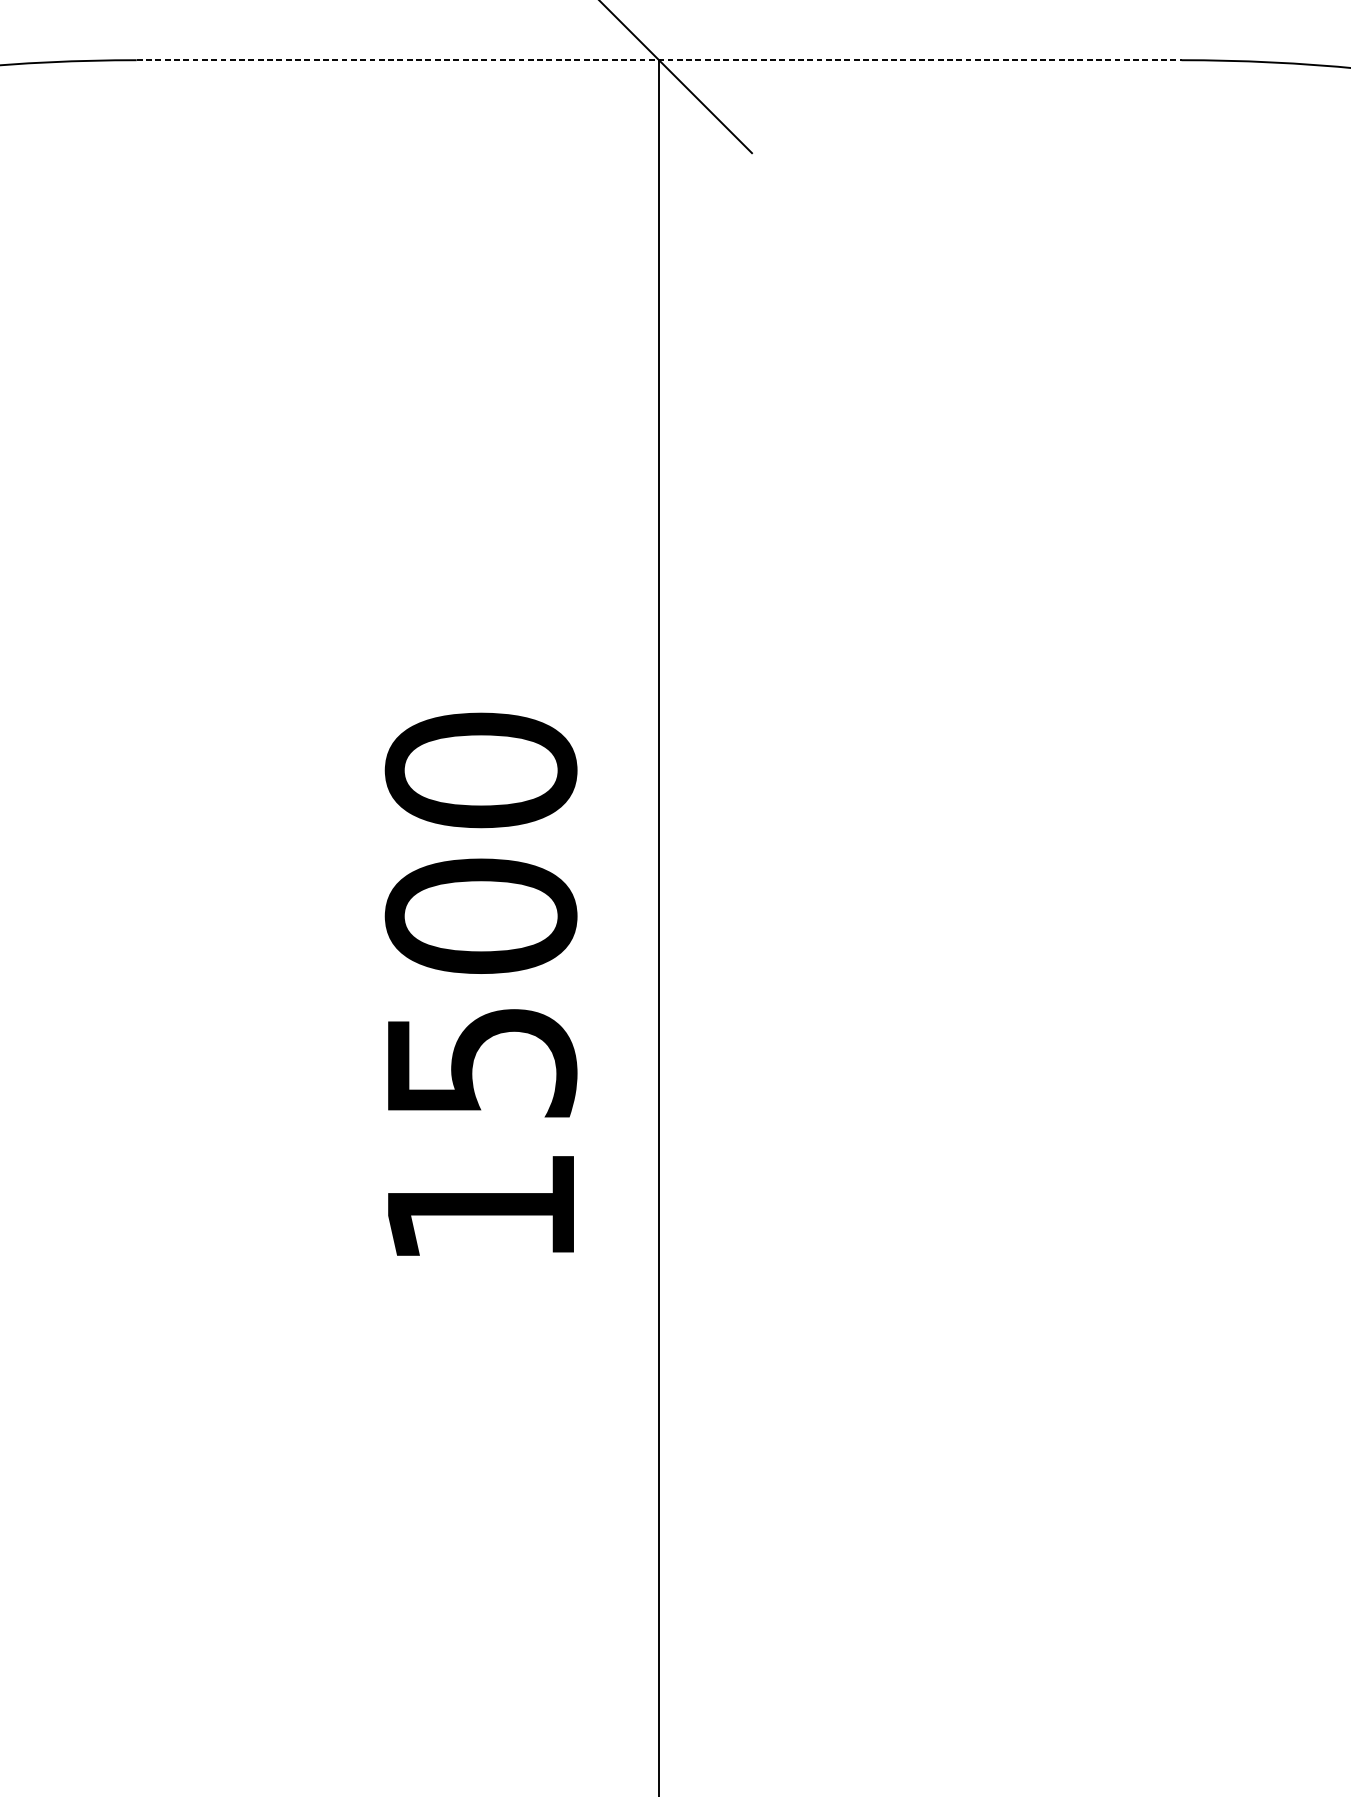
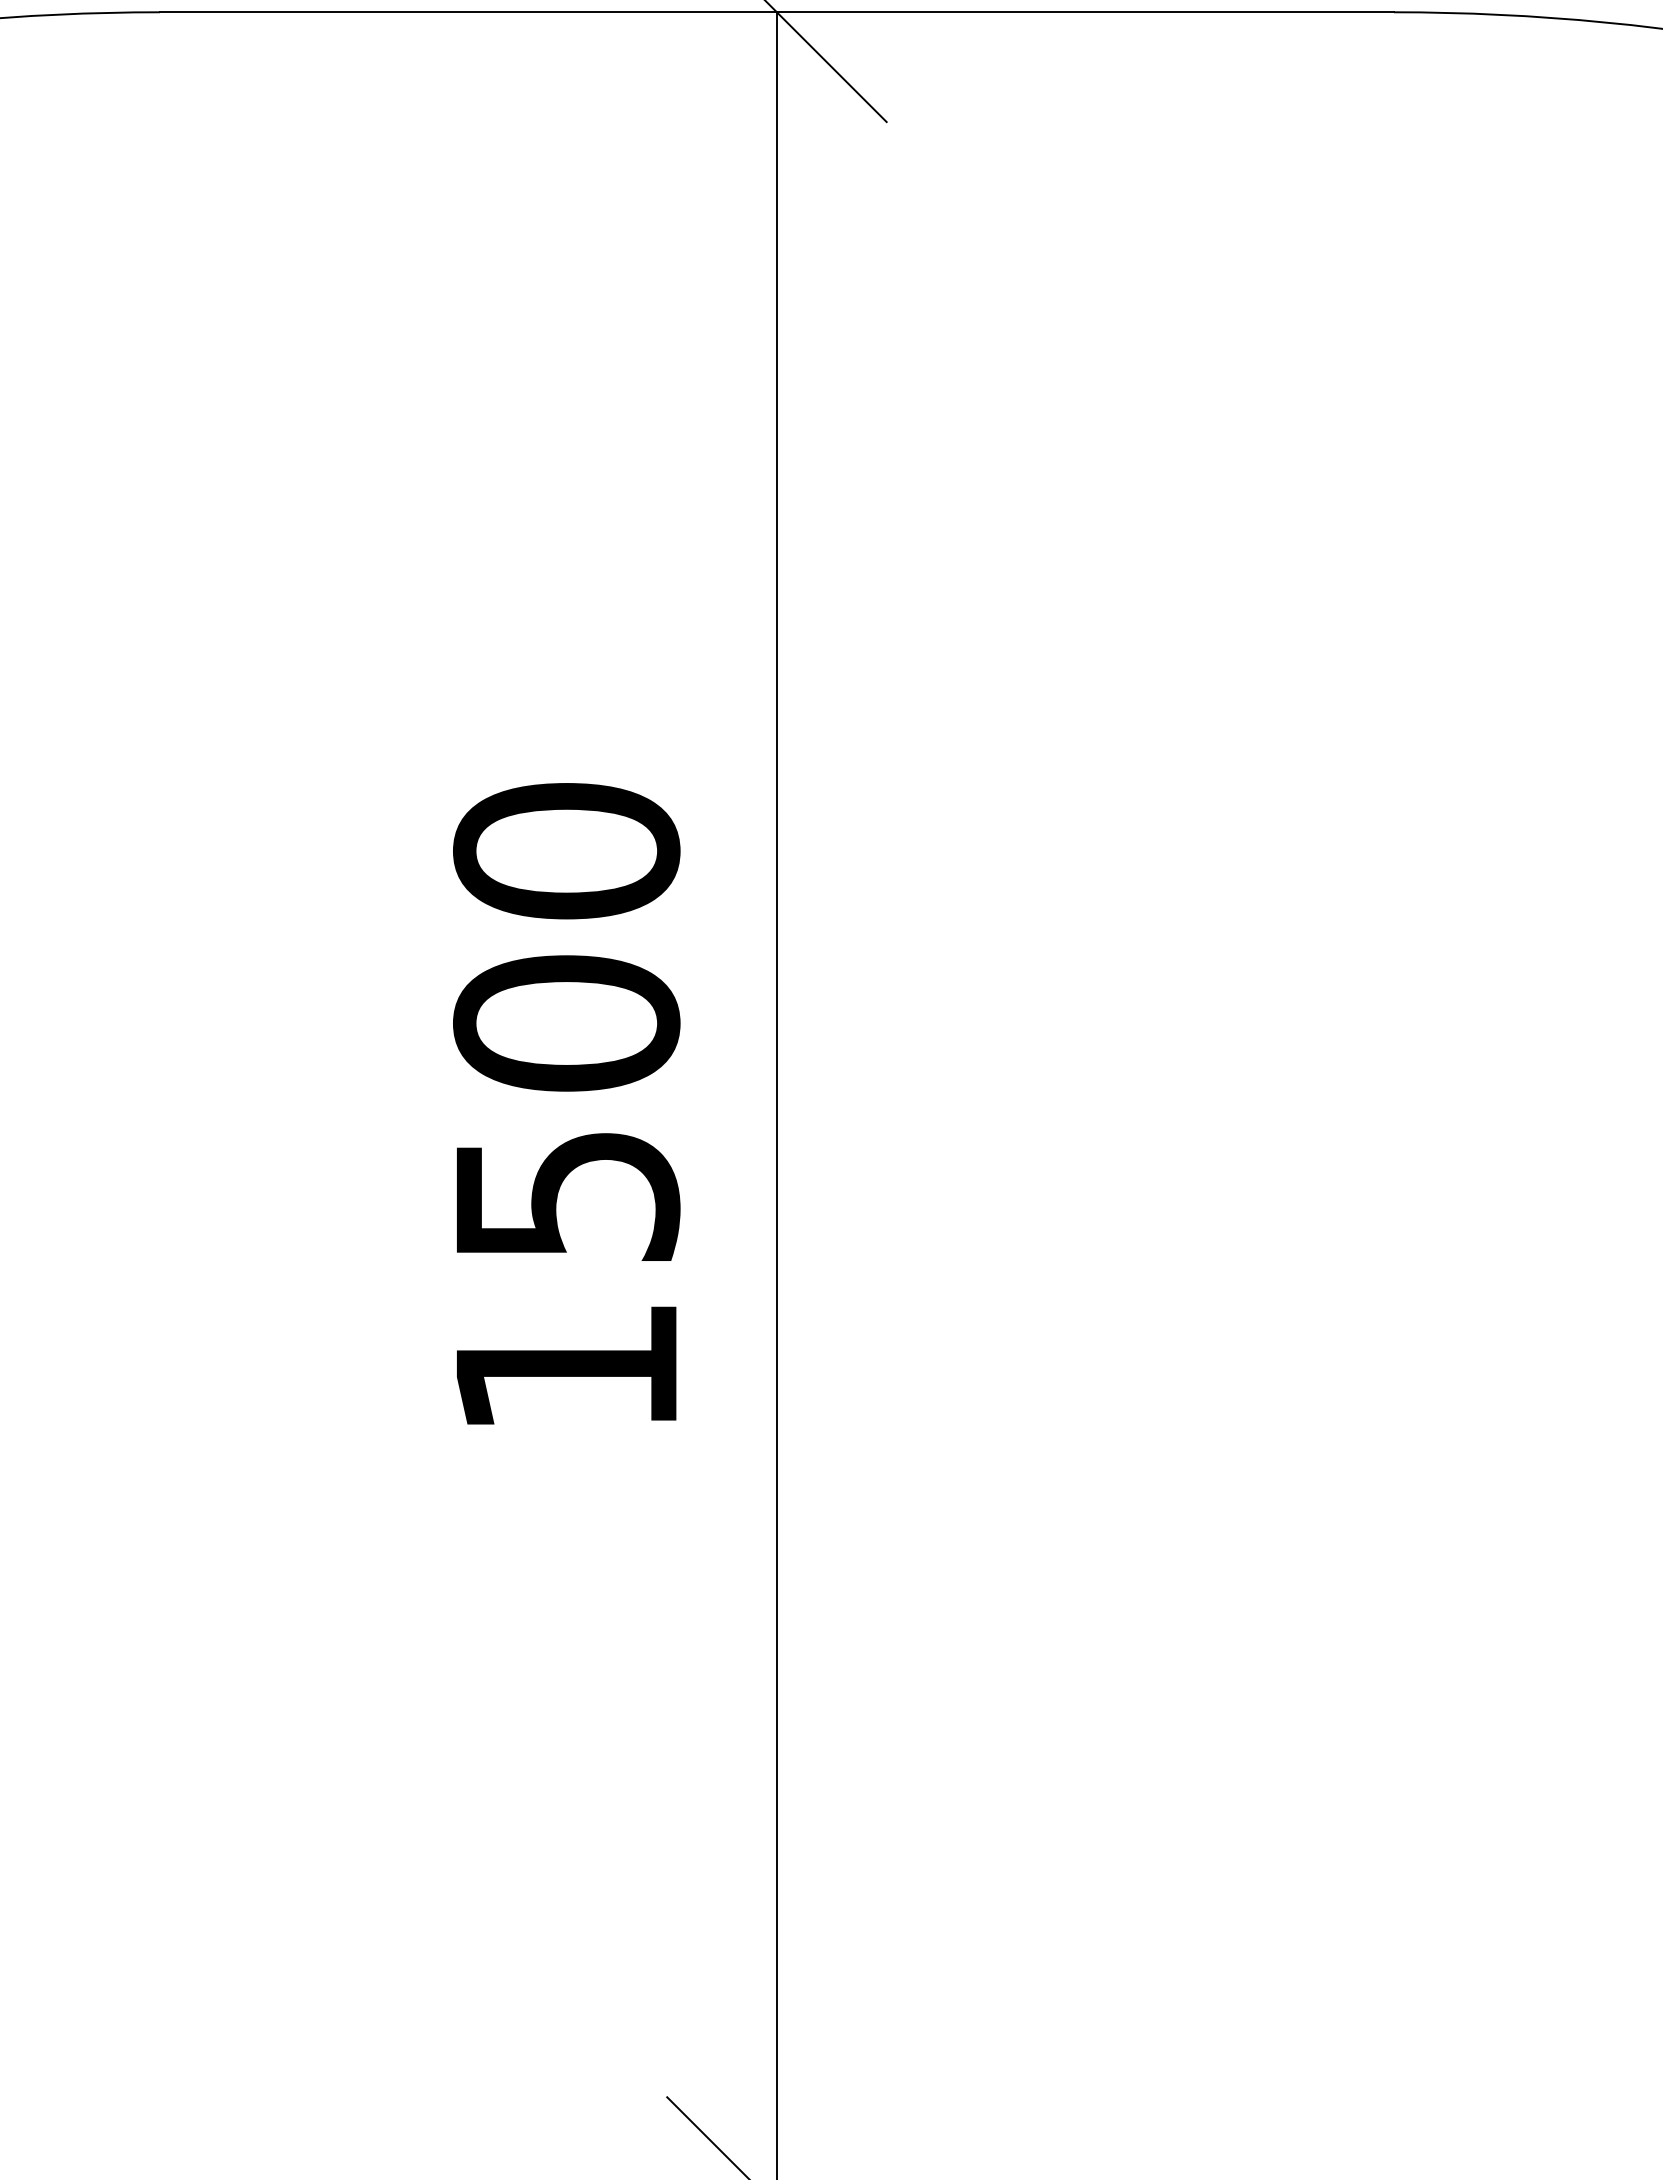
line: (659, 60) -> (777, 12), dashed -> solid

